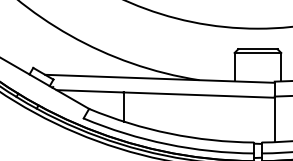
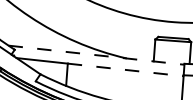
line: (159, 78) -> (96, 54), solid -> dashed
line: (199, 95) -> (125, 70), solid -> dashed

